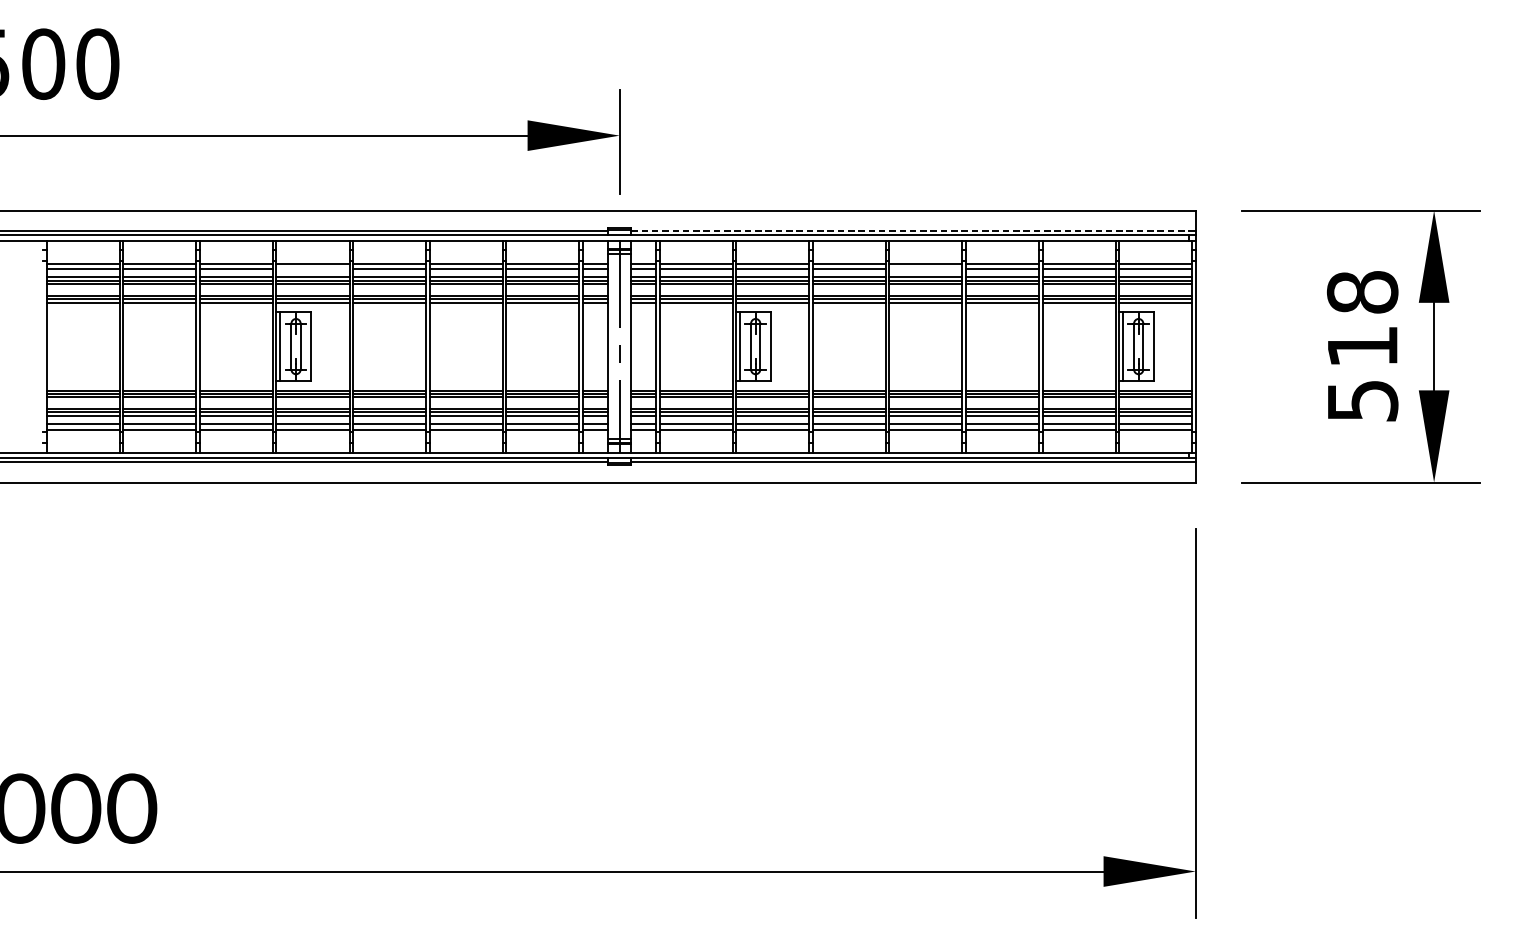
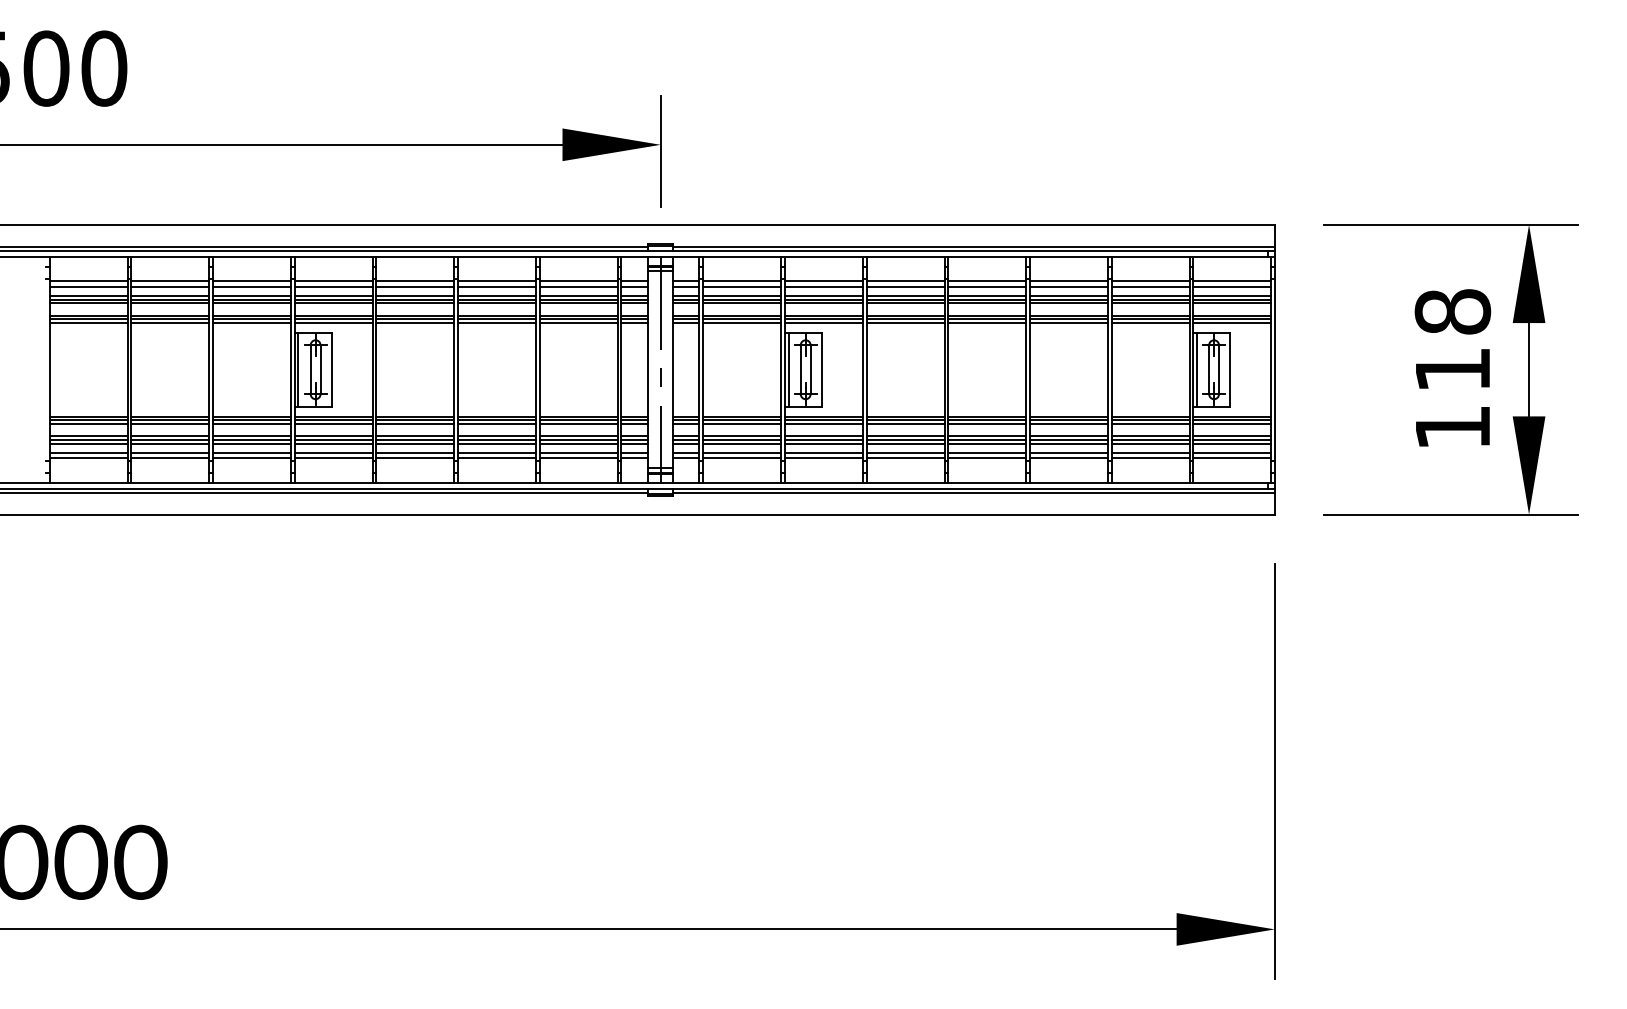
line: (913, 231) -> (973, 246), dashed -> solid
line: (312, 268) -> (333, 286), added
line: (926, 268) -> (987, 286), added
text: (1363, 400) -> (1453, 427), 518 -> 118

